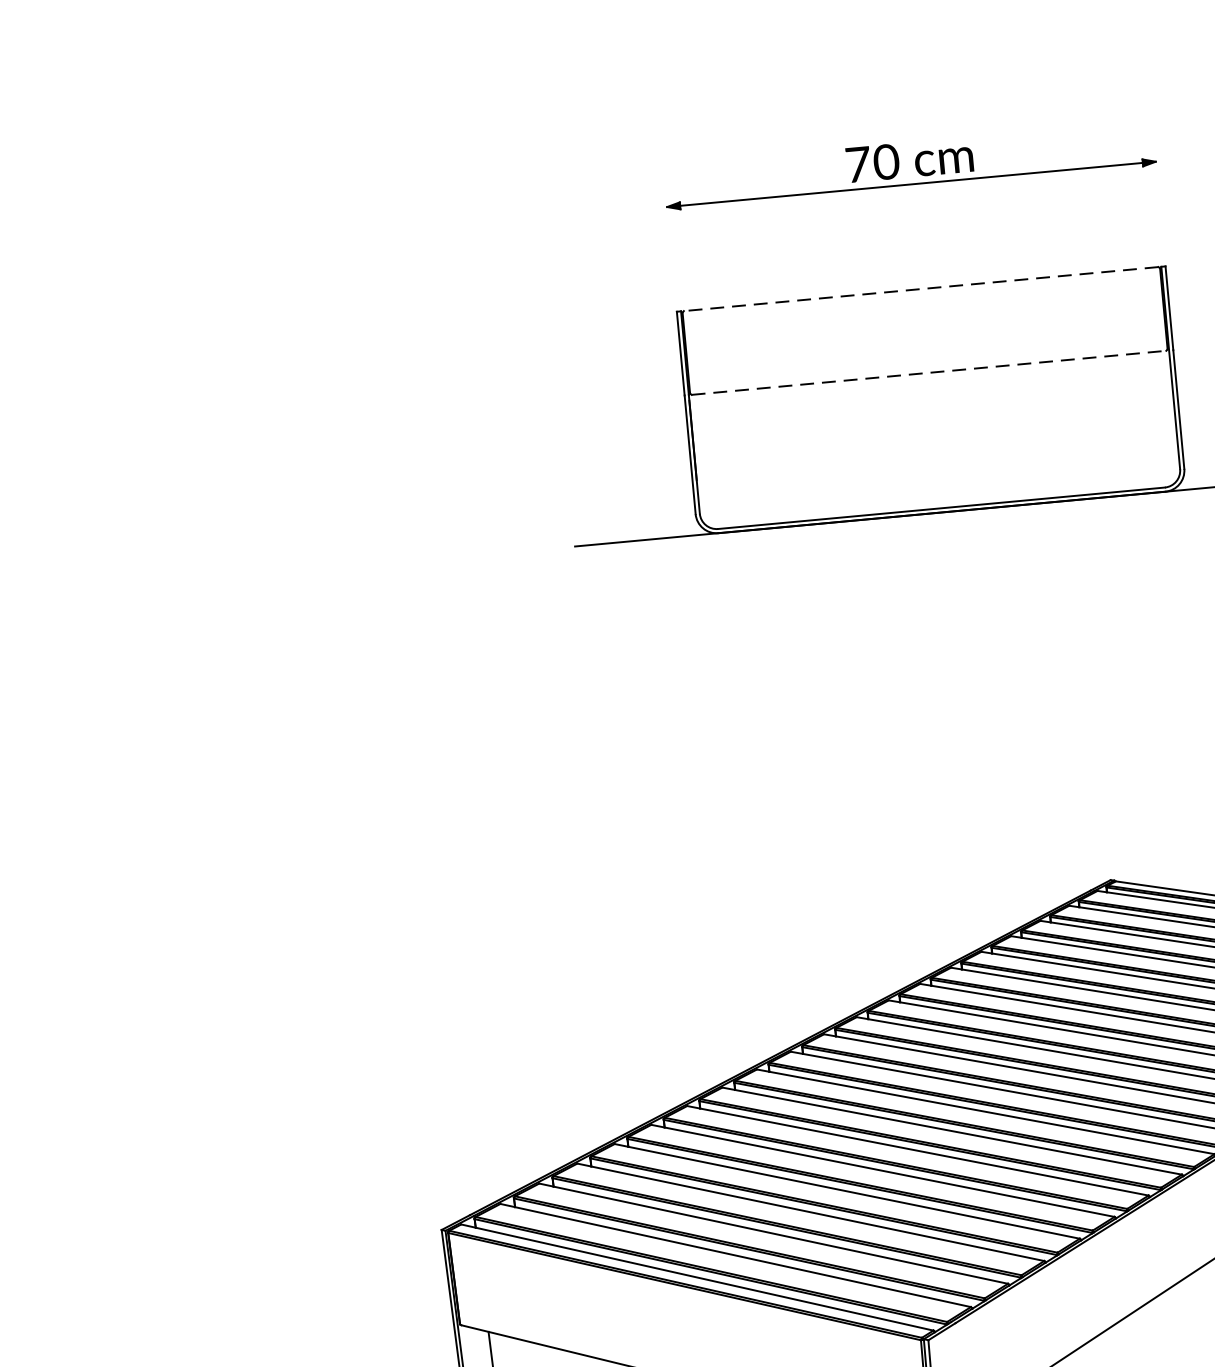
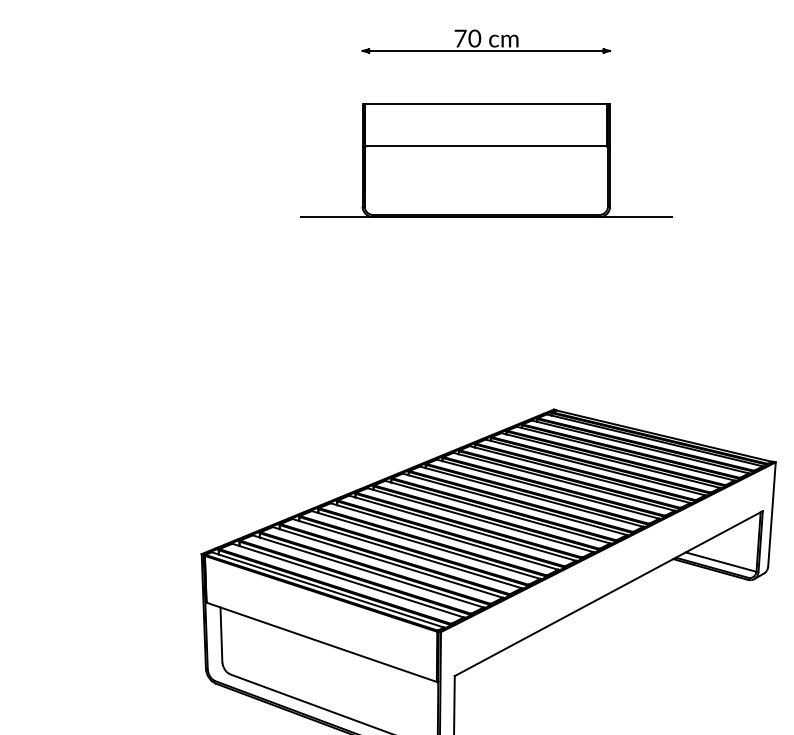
line: (919, 288) -> (485, 103), dashed -> solid
line: (929, 372) -> (486, 146), dashed -> solid

